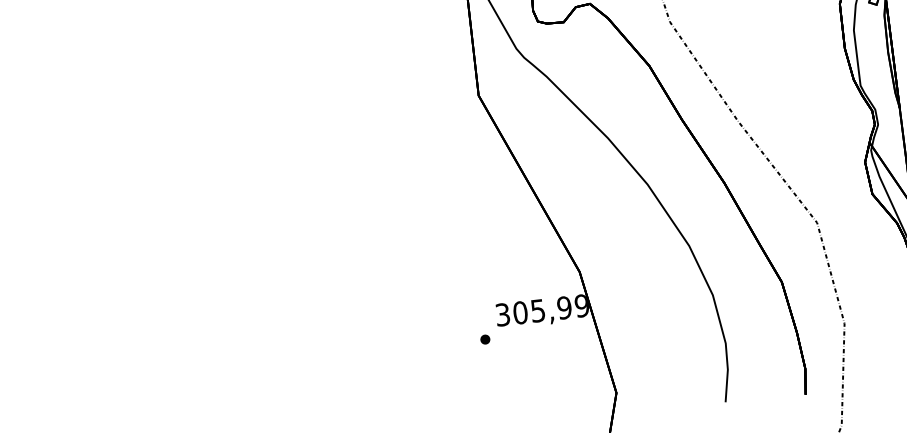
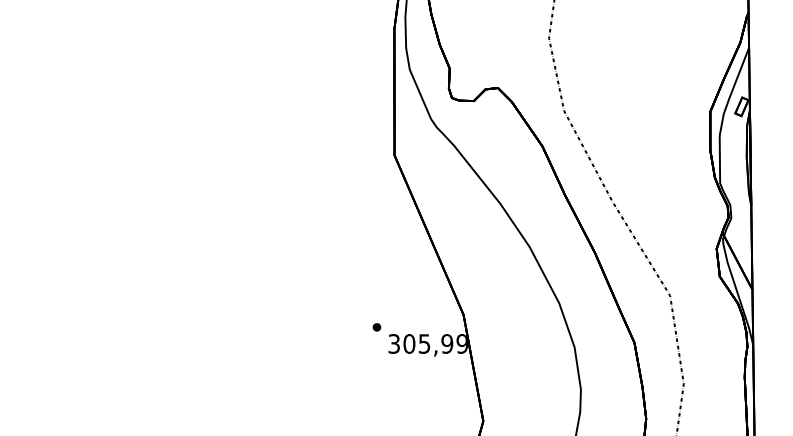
part: (484, 339) -> (376, 327), moved

